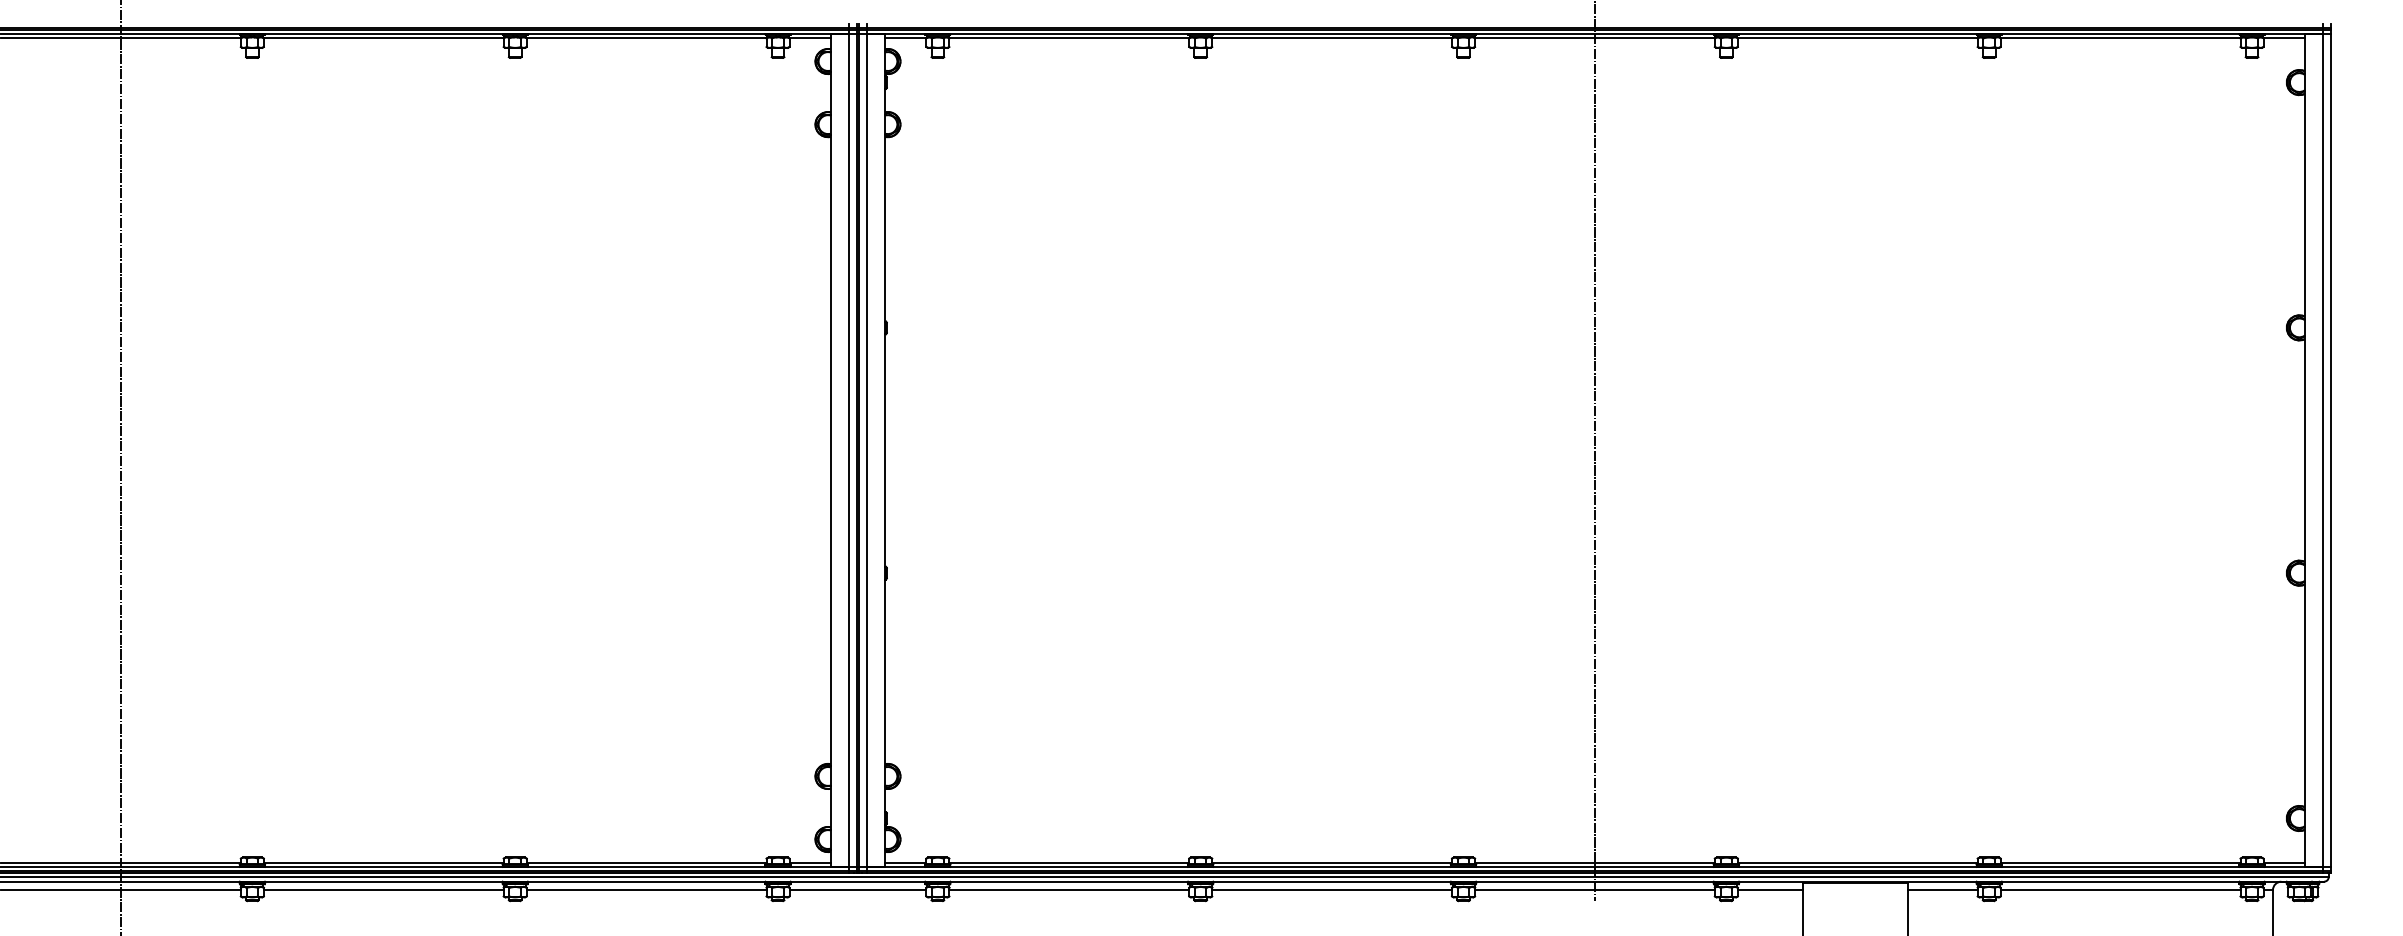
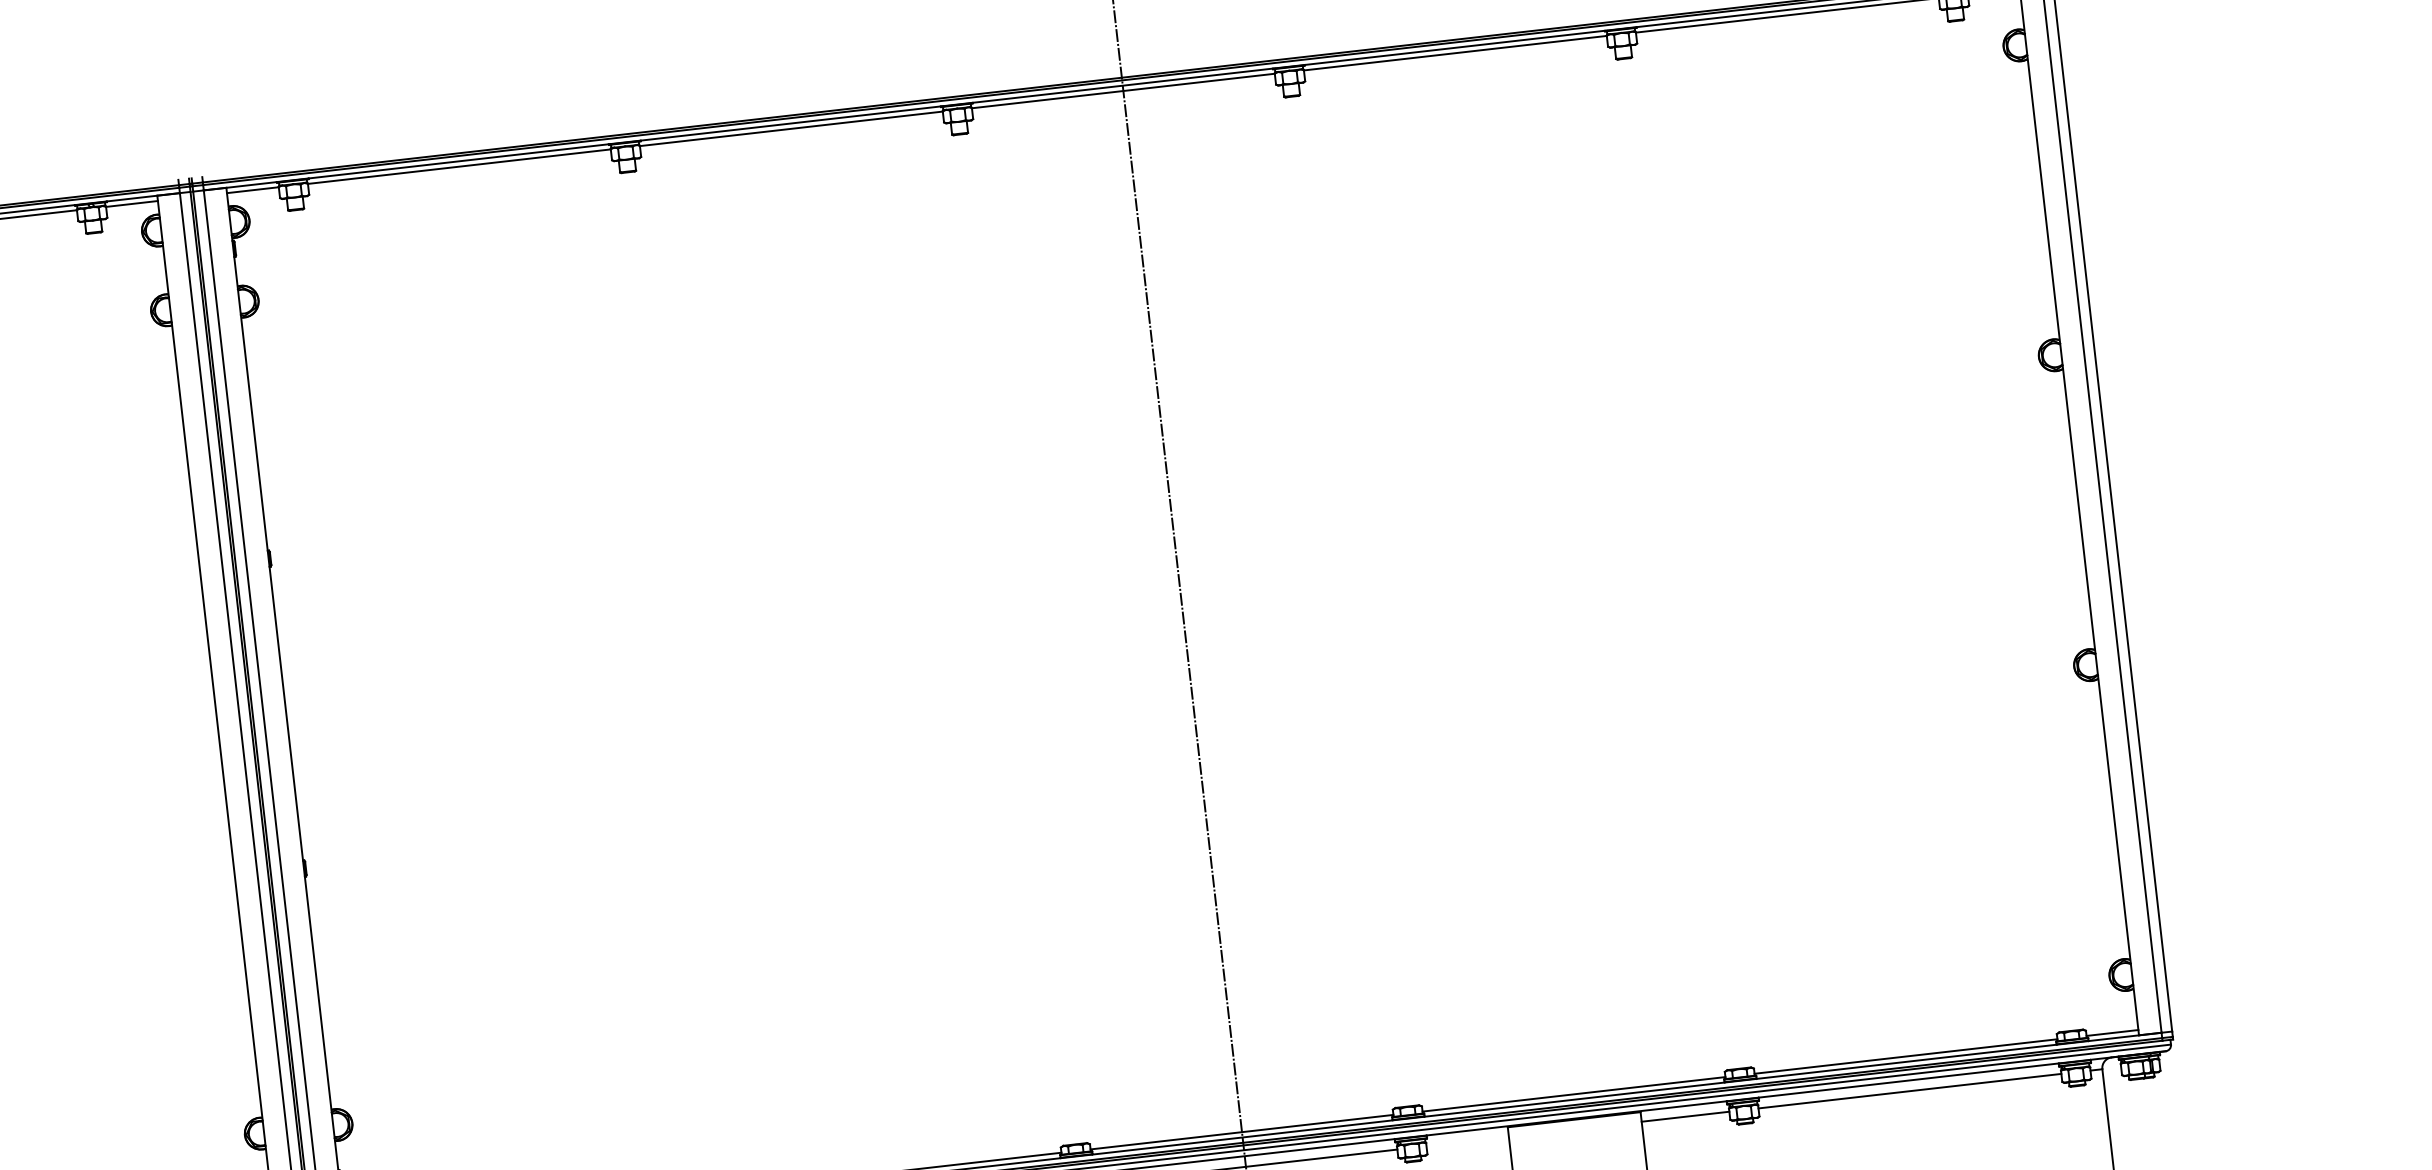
line: (1770, 890) -> (1467, 1142), removed

